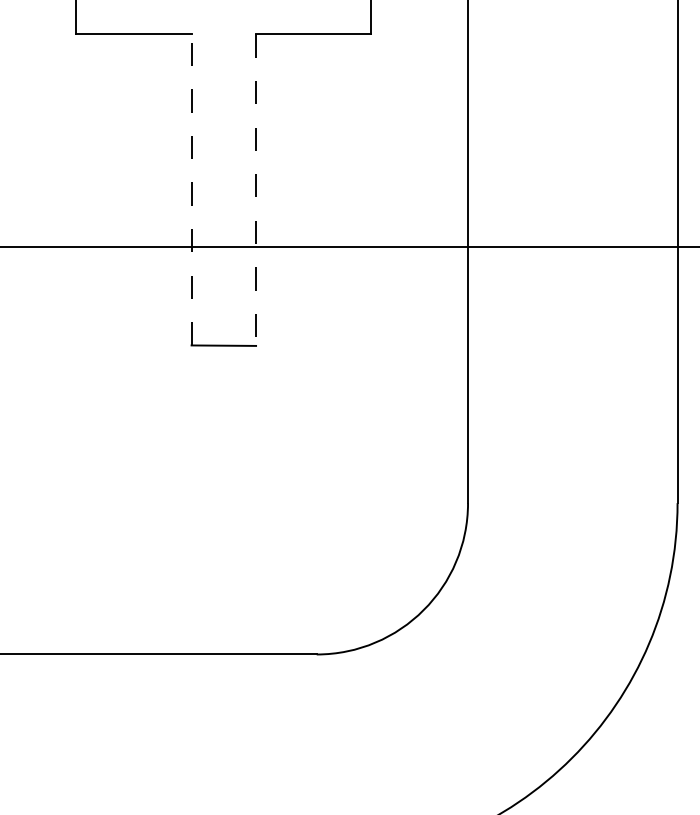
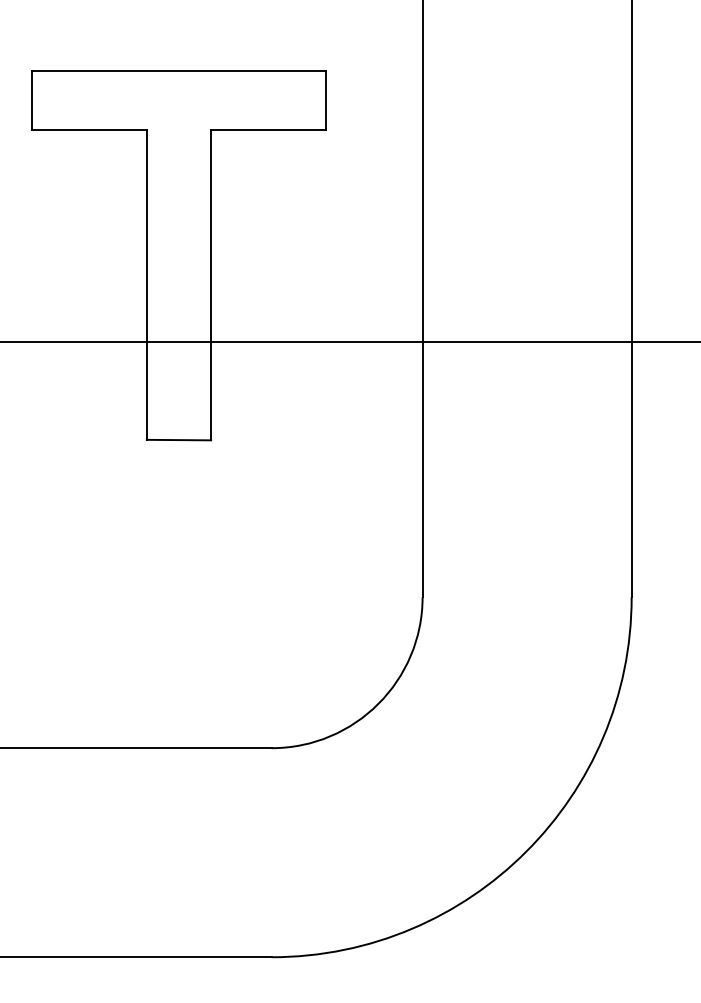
line: (191, 189) -> (146, 284), dashed -> solid
line: (256, 190) -> (211, 285), dashed -> solid

